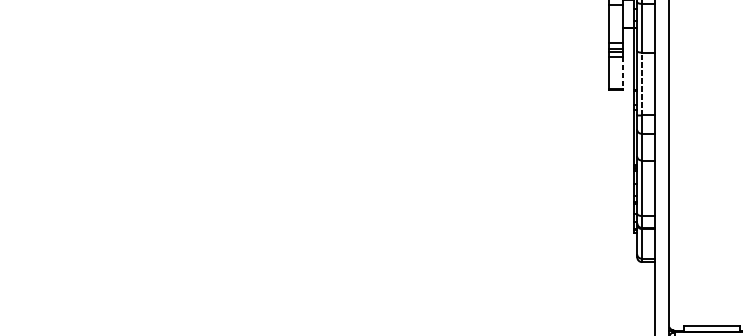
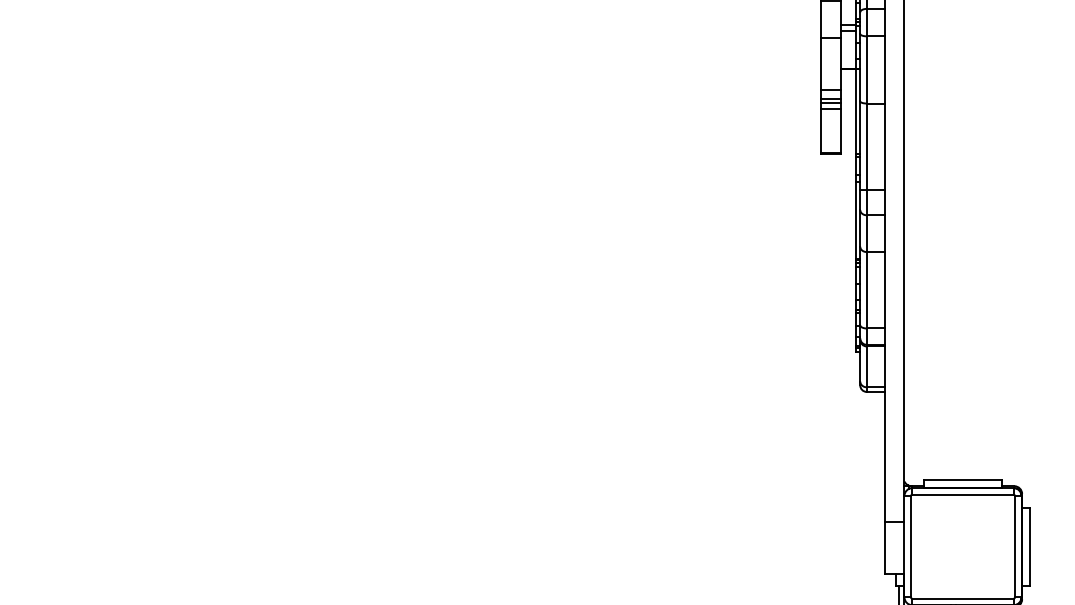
line: (622, 73) -> (840, 131), dashed -> solid
line: (641, 83) -> (866, 146), dashed -> solid

